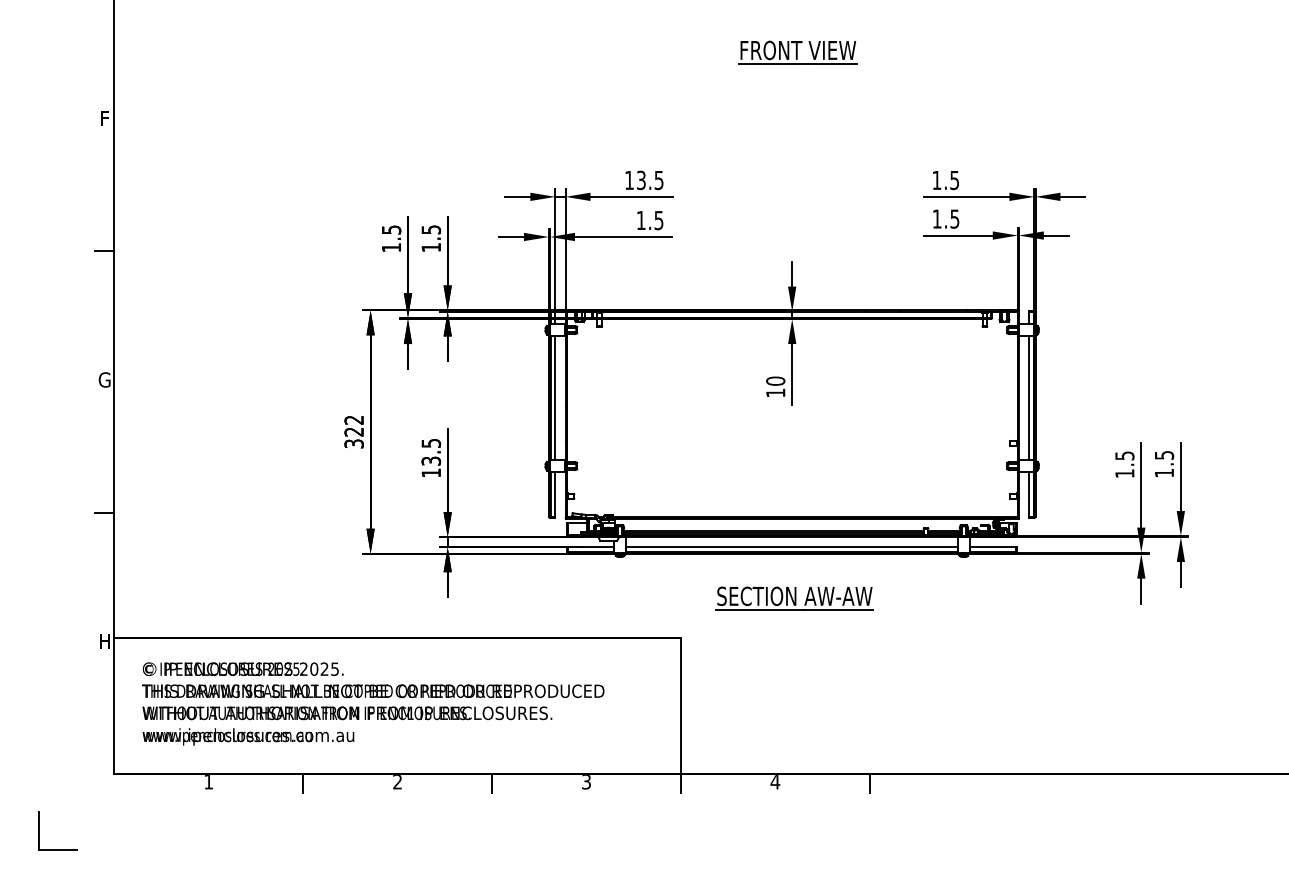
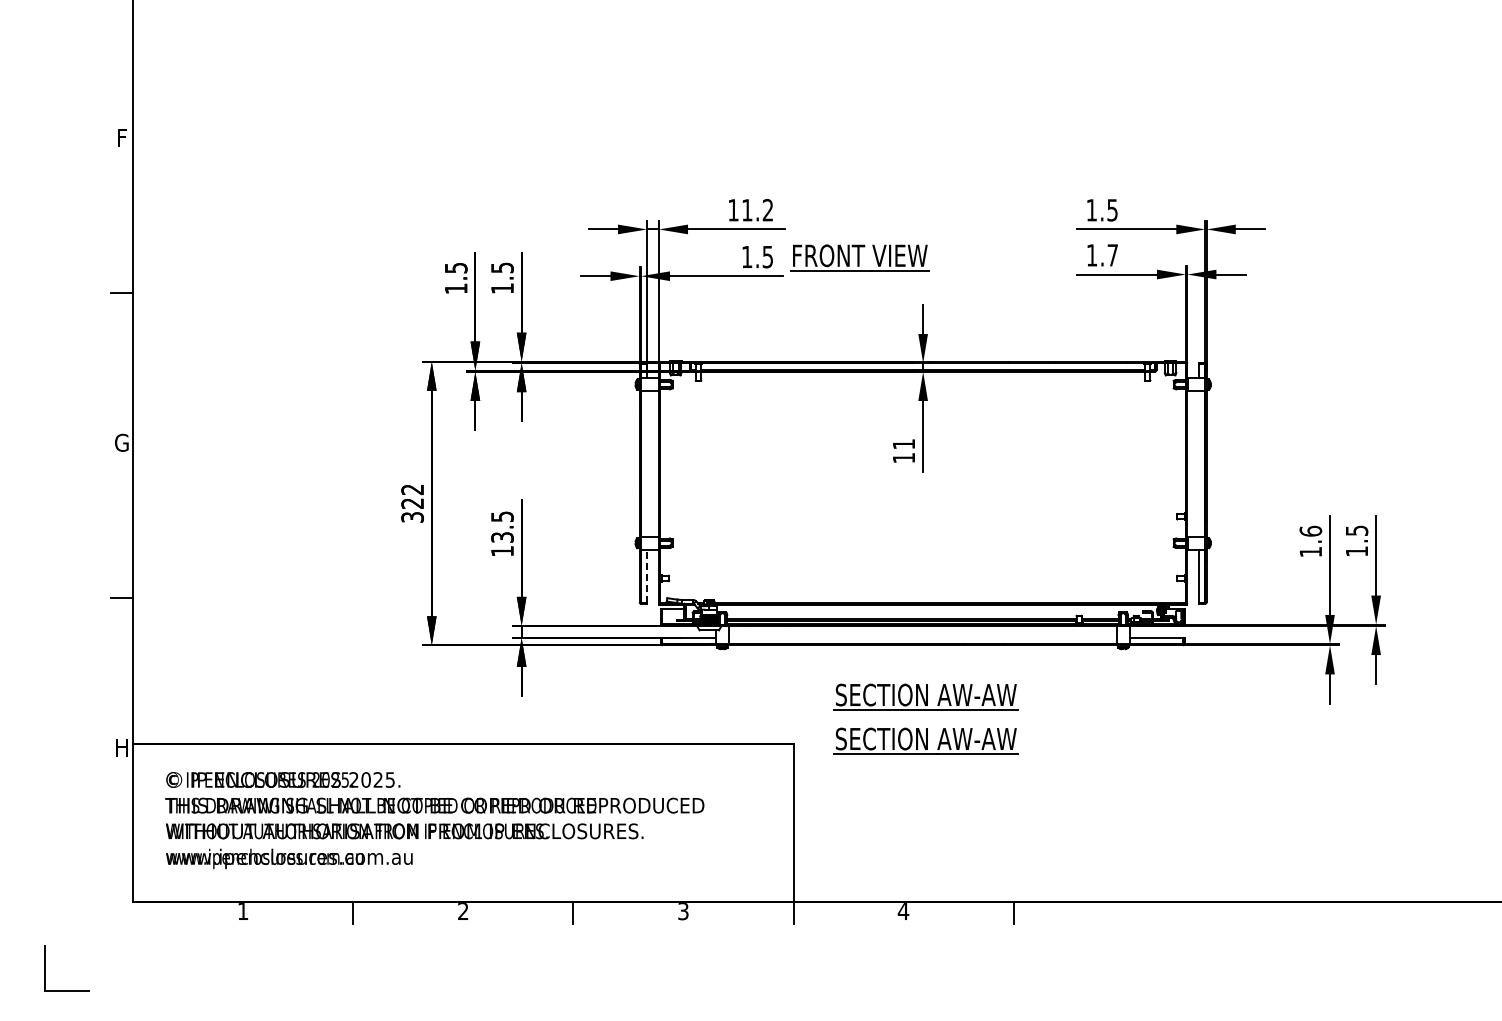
part: (797, 51) -> (859, 257), moved
text: (650, 180) -> (757, 210), 13.5 -> 11.2
text: (954, 219) -> (1112, 255), 1.5 -> 1.7
text: (775, 380) -> (903, 443), 10 -> 11
line: (555, 397) -> (647, 463), removed
line: (1029, 397) -> (1199, 463), removed
text: (1124, 455) -> (1310, 530), 1.5 -> 1.6
line: (555, 493) -> (647, 575), solid -> dashed
line: (791, 546) -> (922, 637), removed
part: (794, 635) -> (925, 740), added

